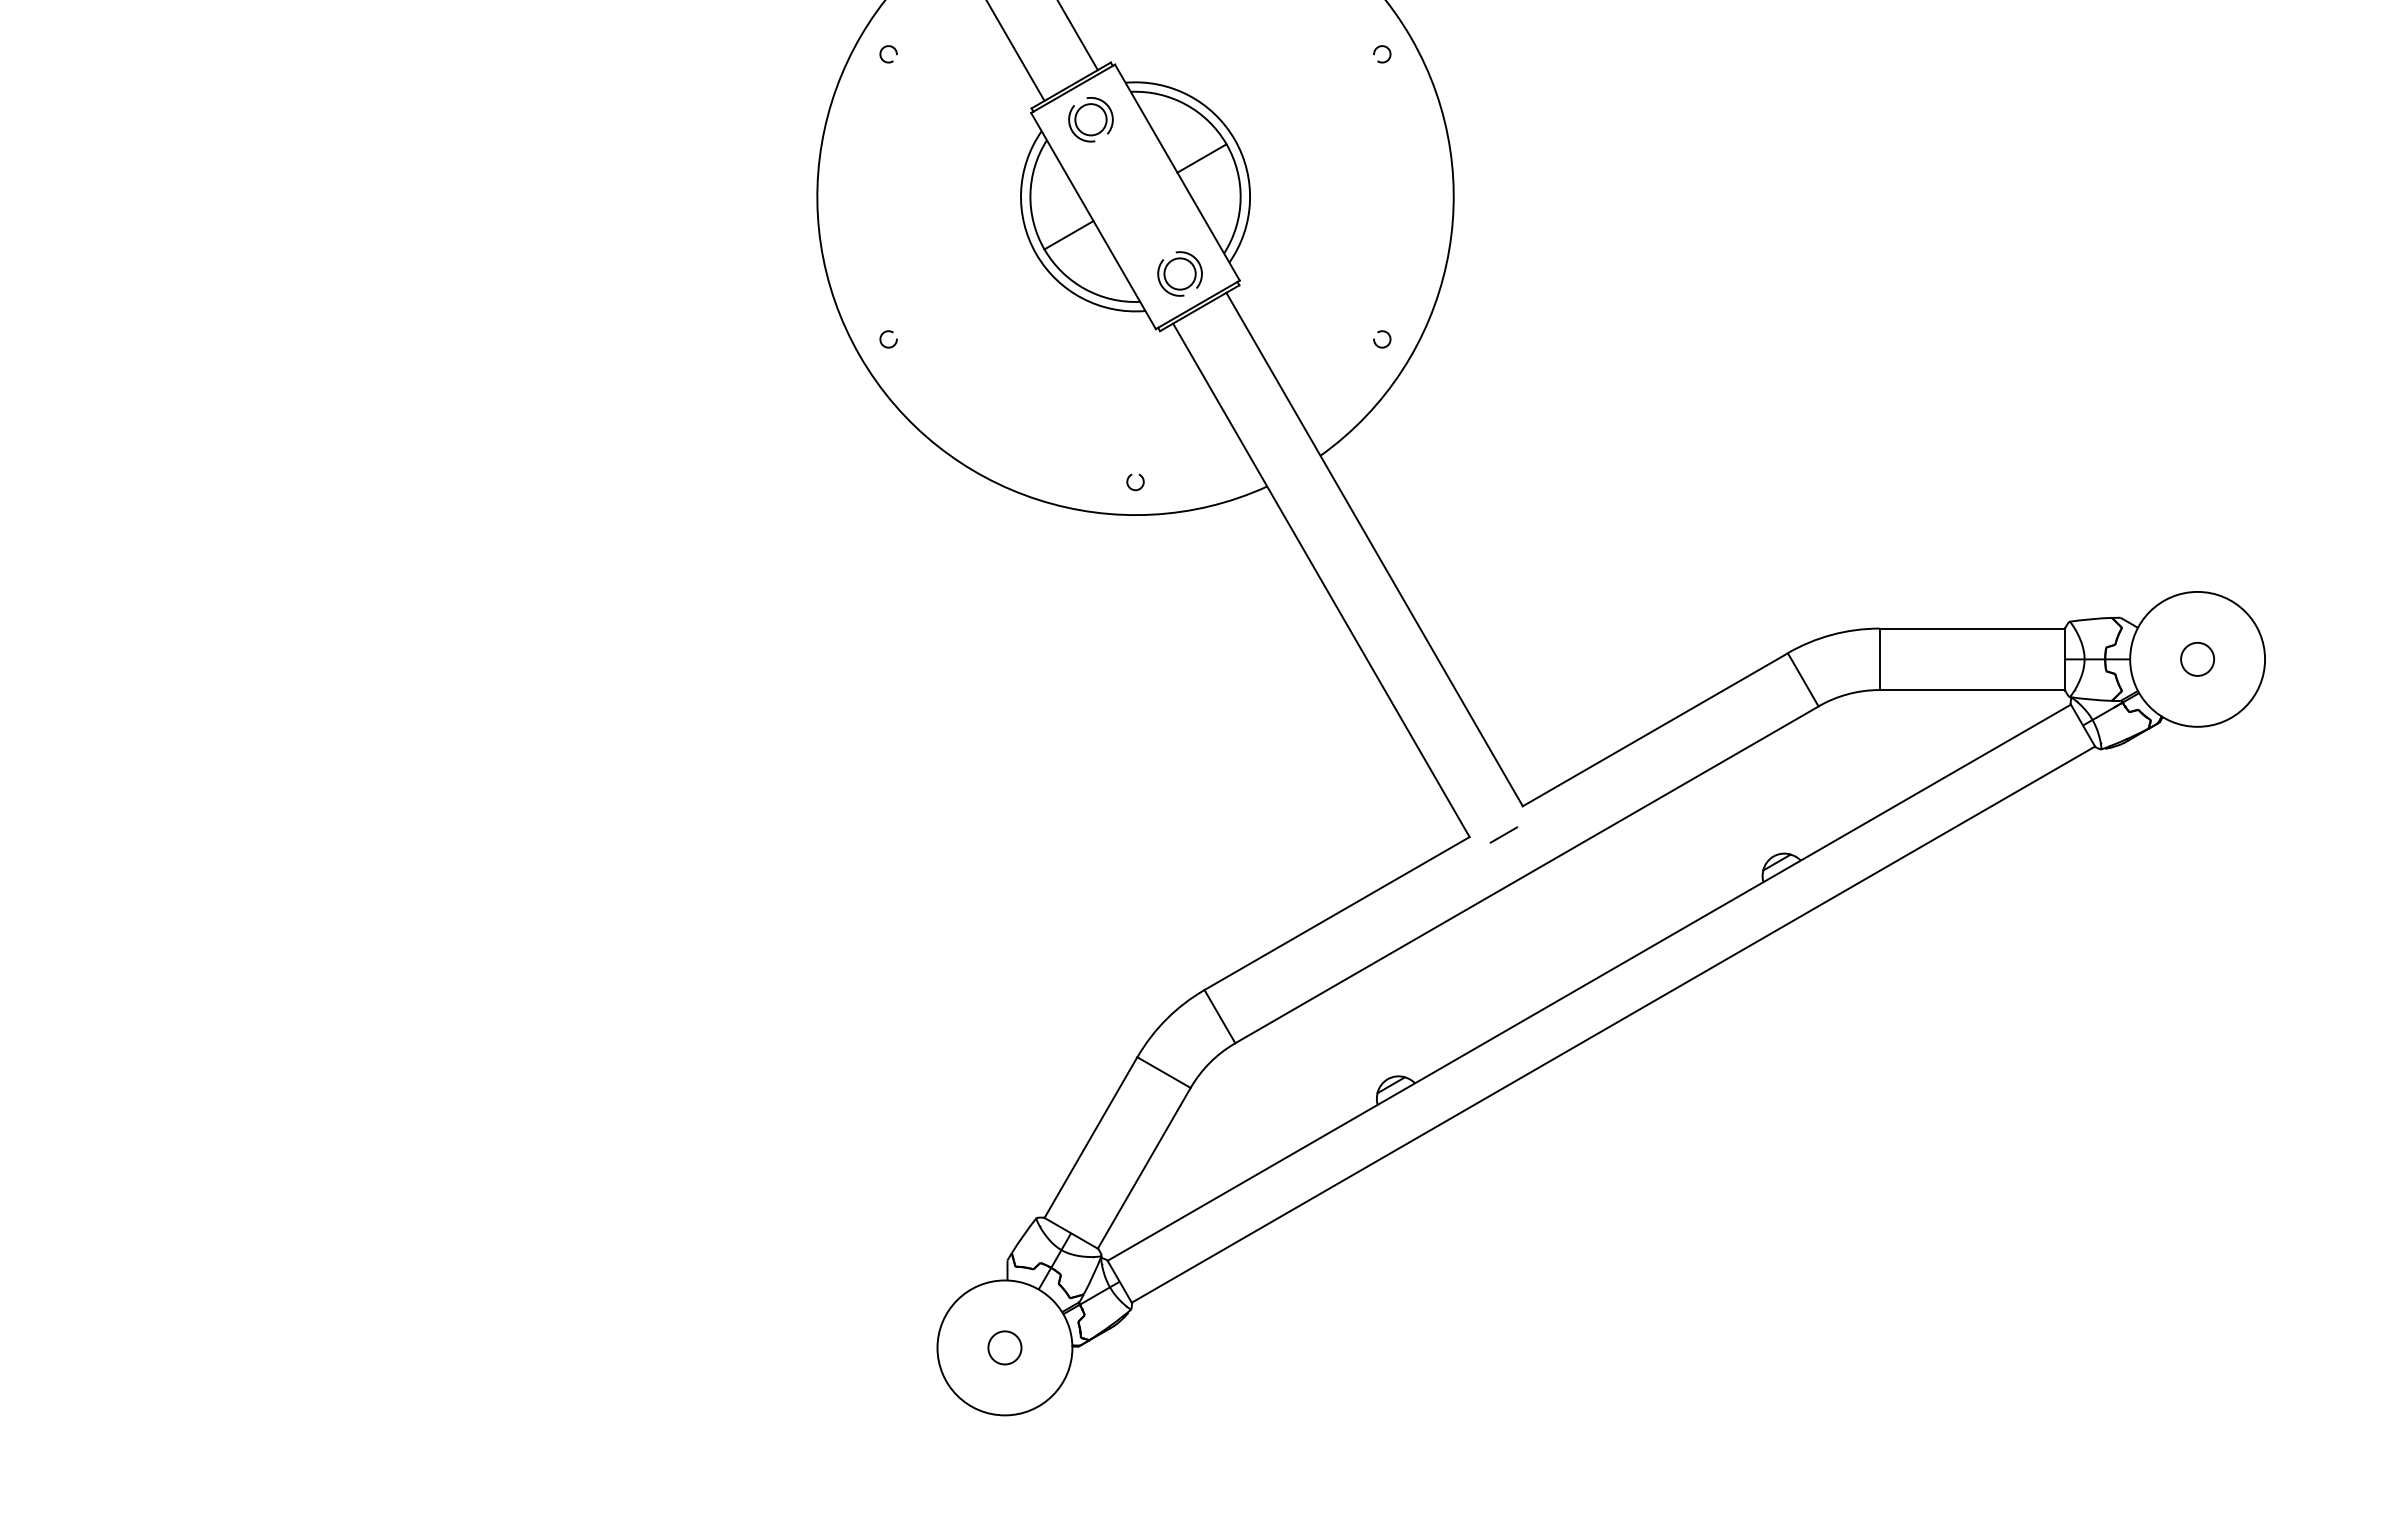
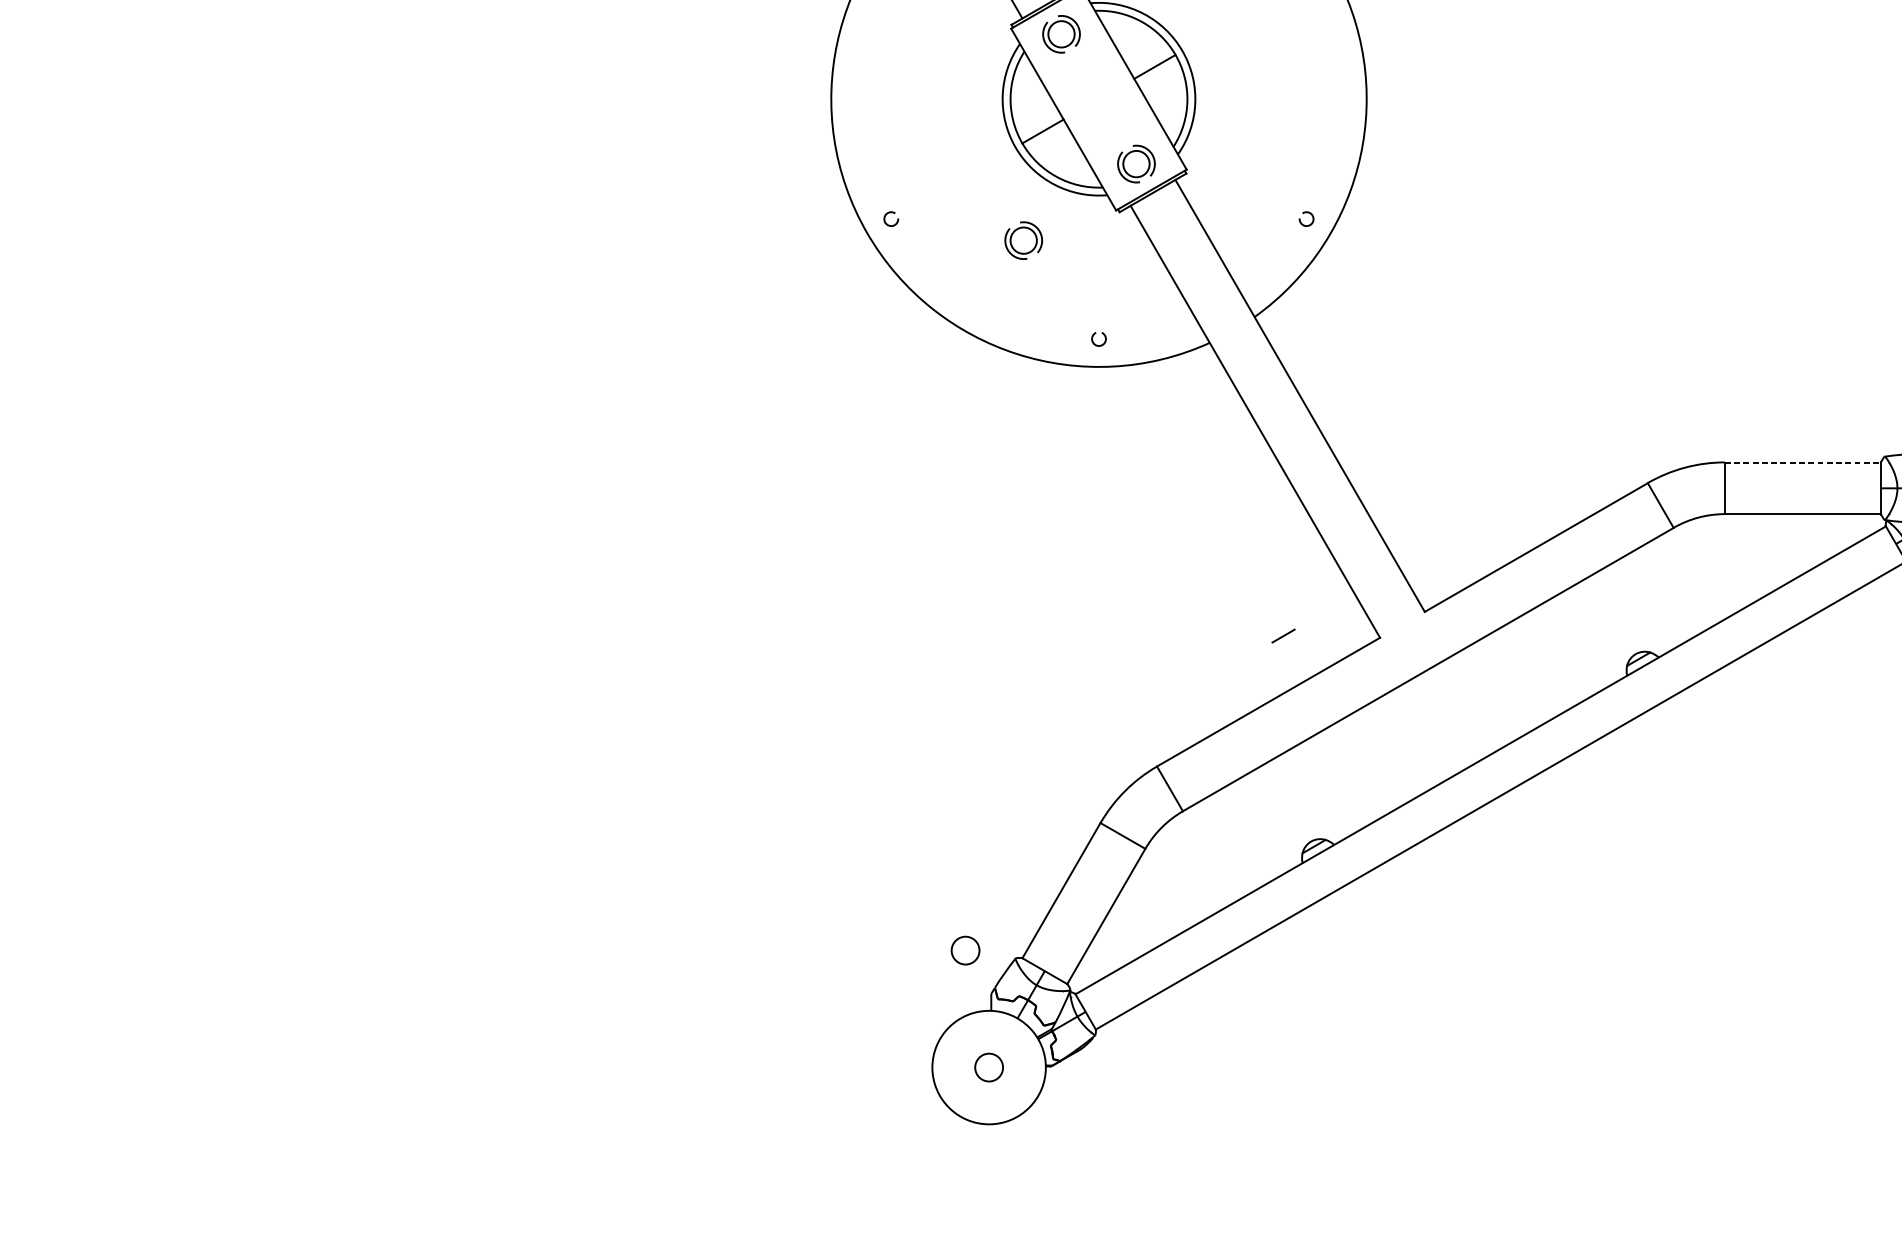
part: (1045, 364) -> (1023, 240), added
line: (1972, 628) -> (1803, 462), solid -> dashed
line: (1503, 834) -> (1283, 635), moved
circle: (976, 1208) -> (965, 950), added

